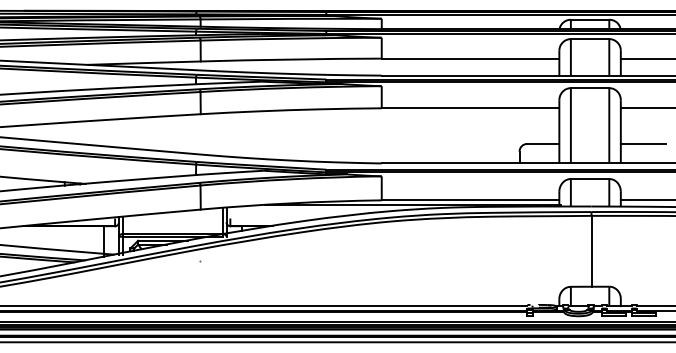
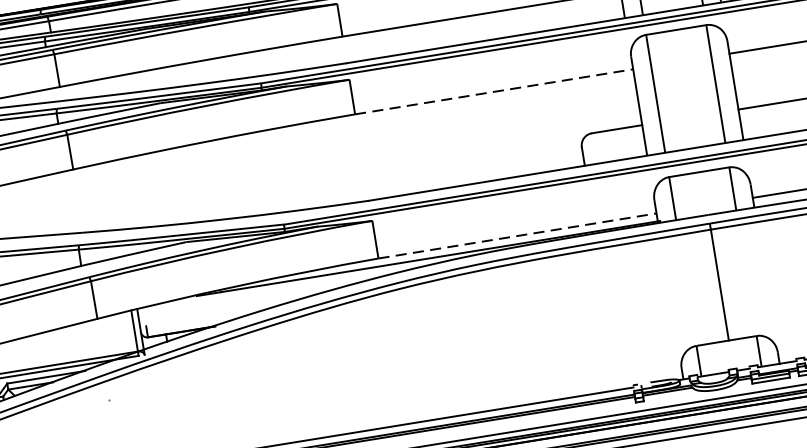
line: (470, 108) -> (494, 92), solid -> dashed
line: (470, 200) -> (517, 236), solid -> dashed

